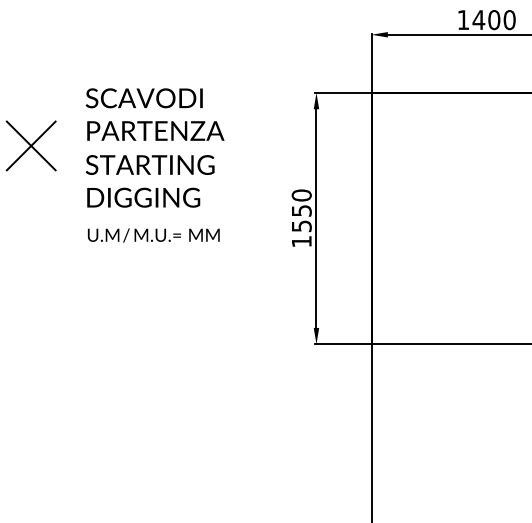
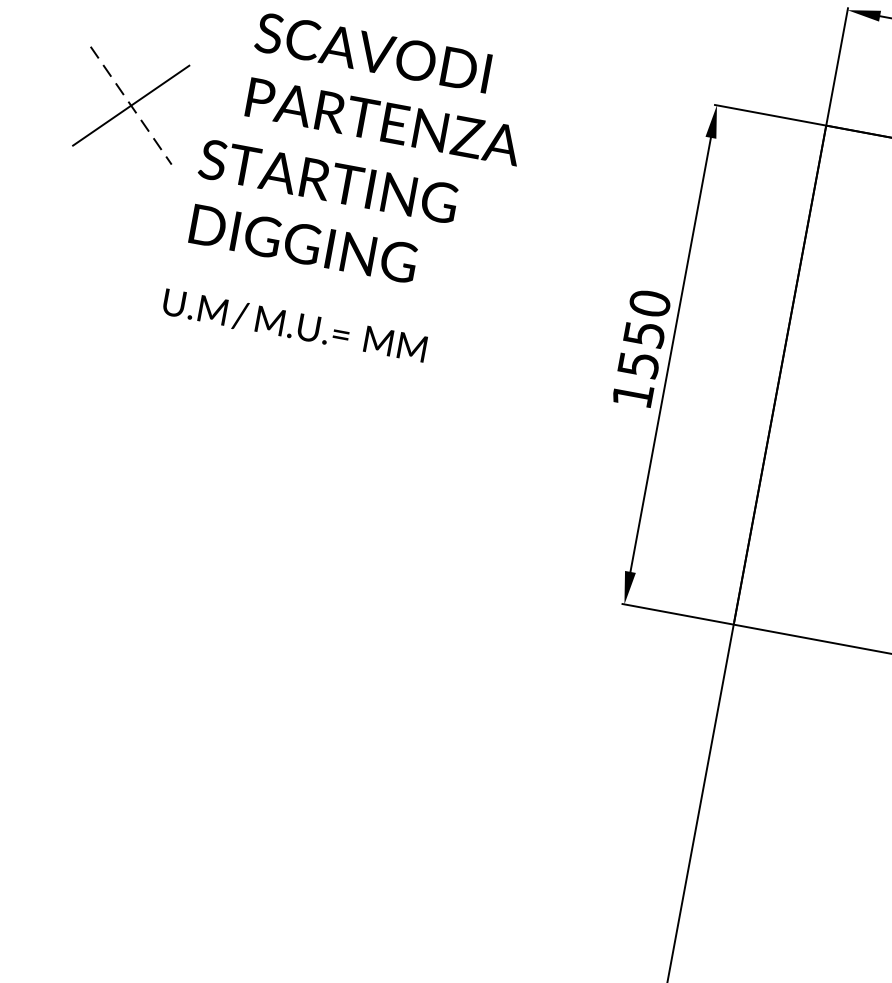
line: (31, 146) -> (131, 106), solid -> dashed
text: (149, 181) -> (321, 213), moved
text: (153, 235) -> (294, 325), moved

